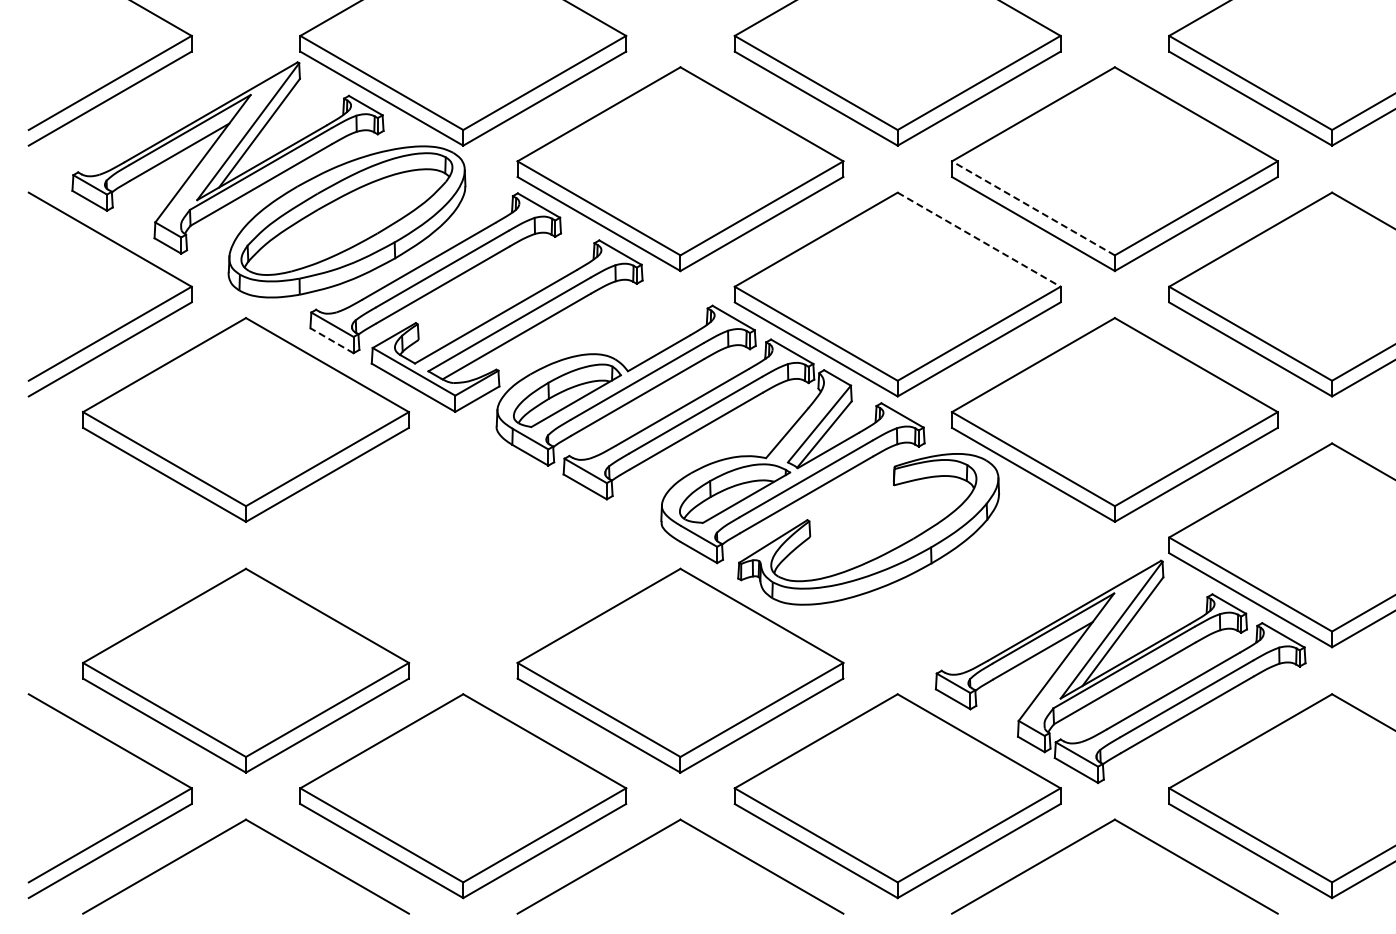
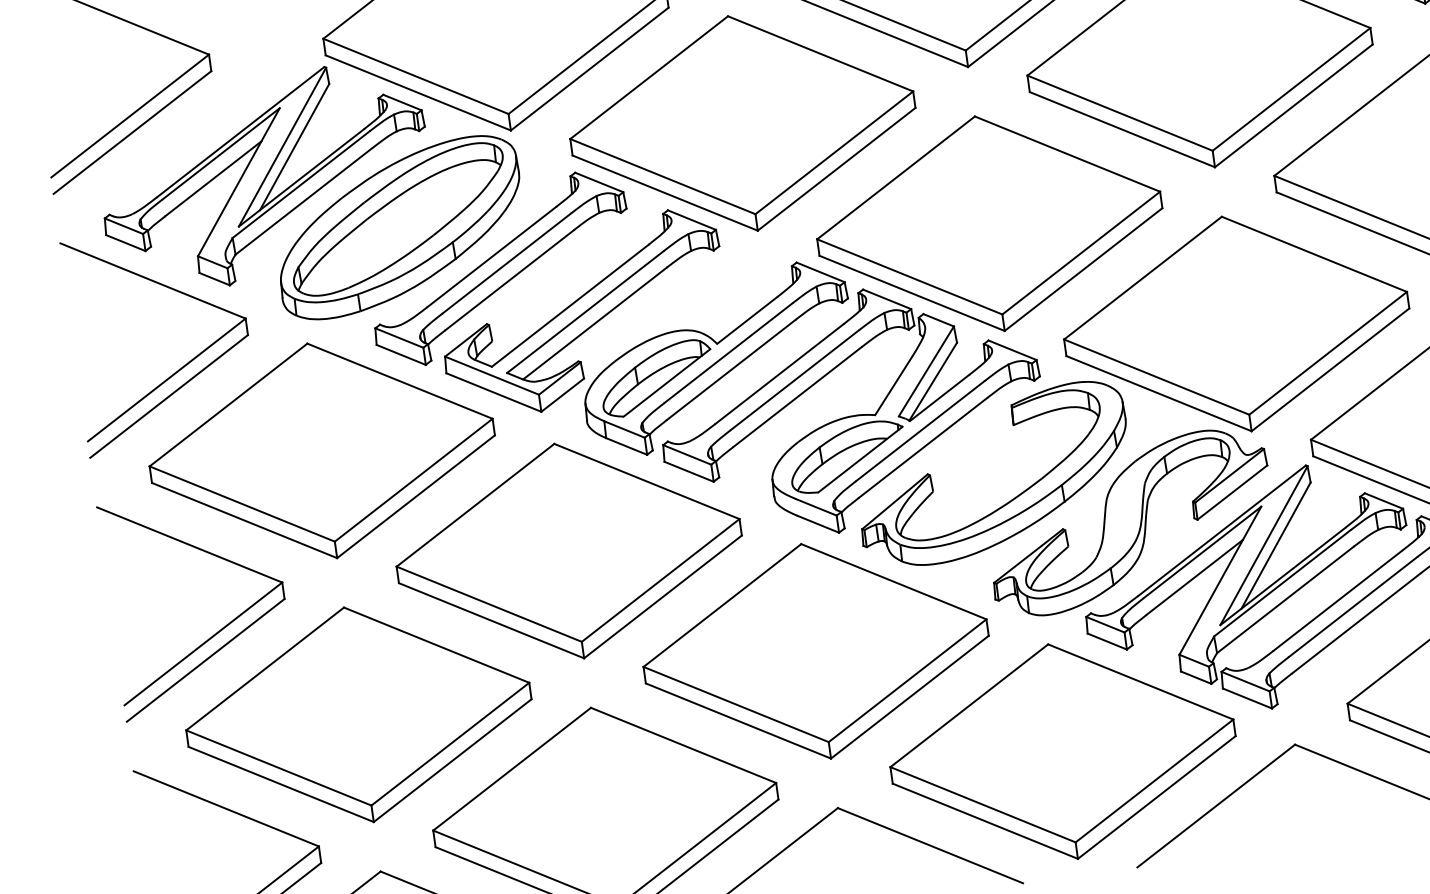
line: (1033, 208) -> (1120, 113), dashed -> solid
line: (979, 239) -> (1067, 153), dashed -> solid
line: (332, 340) -> (401, 354), dashed -> solid
part: (463, 545) -> (569, 551), added
part: (128, 572) -> (220, 628), added
part: (989, 590) -> (1129, 521), added

